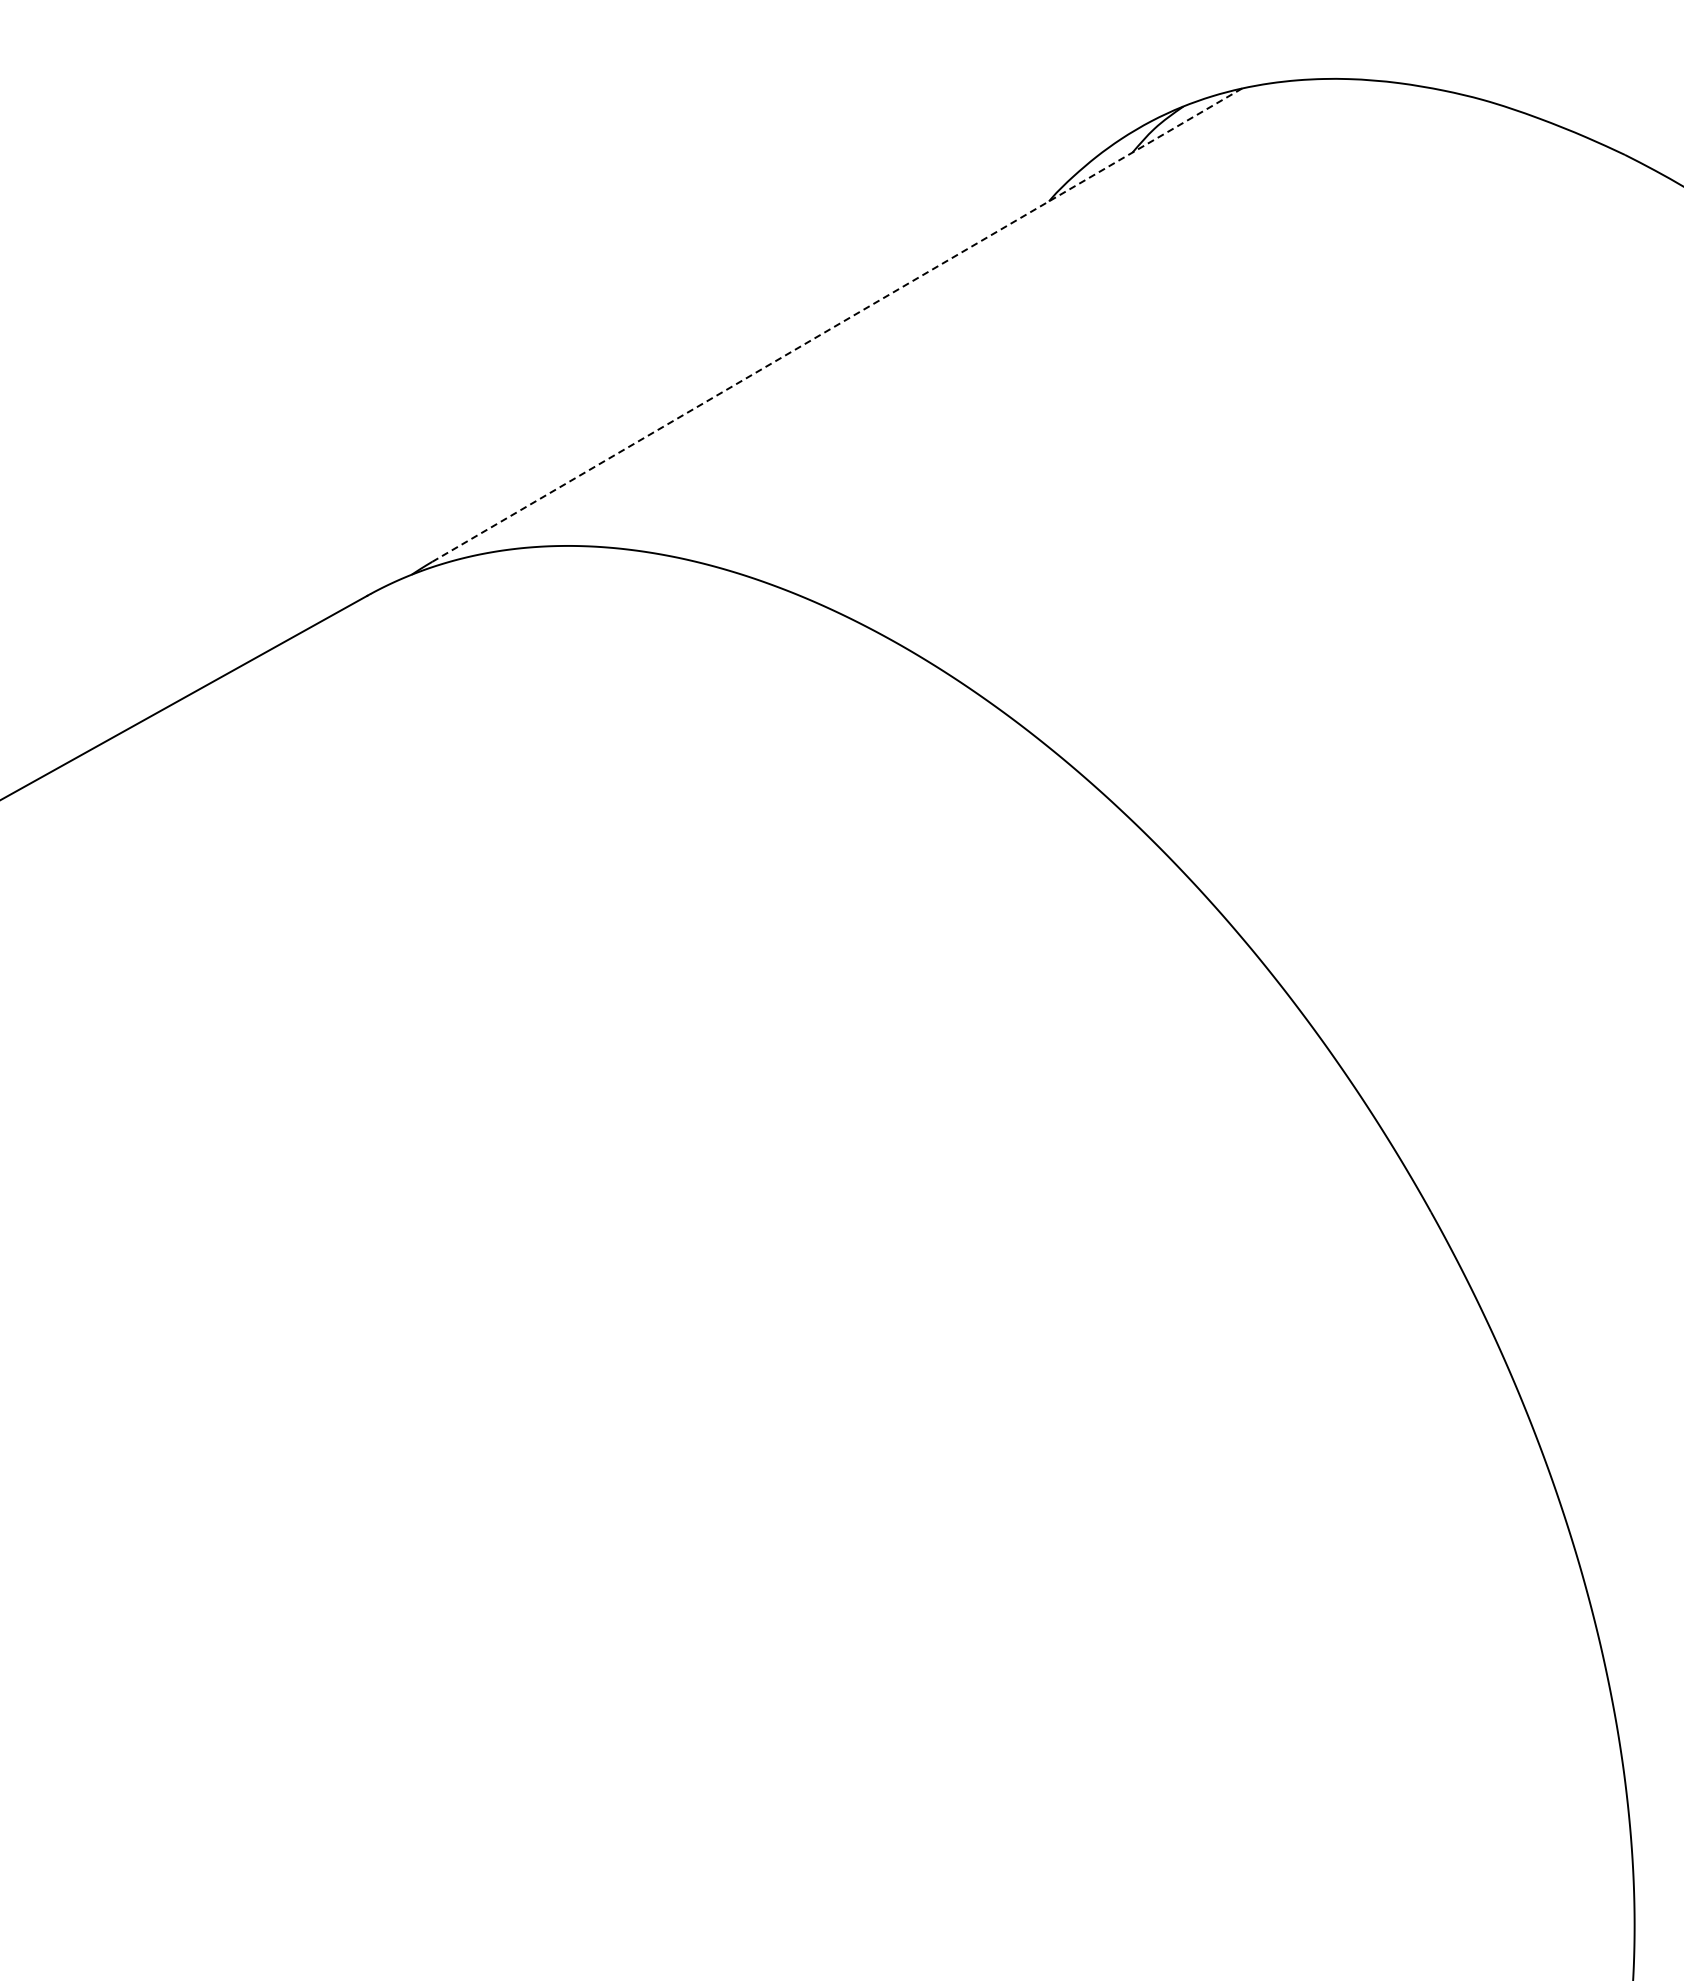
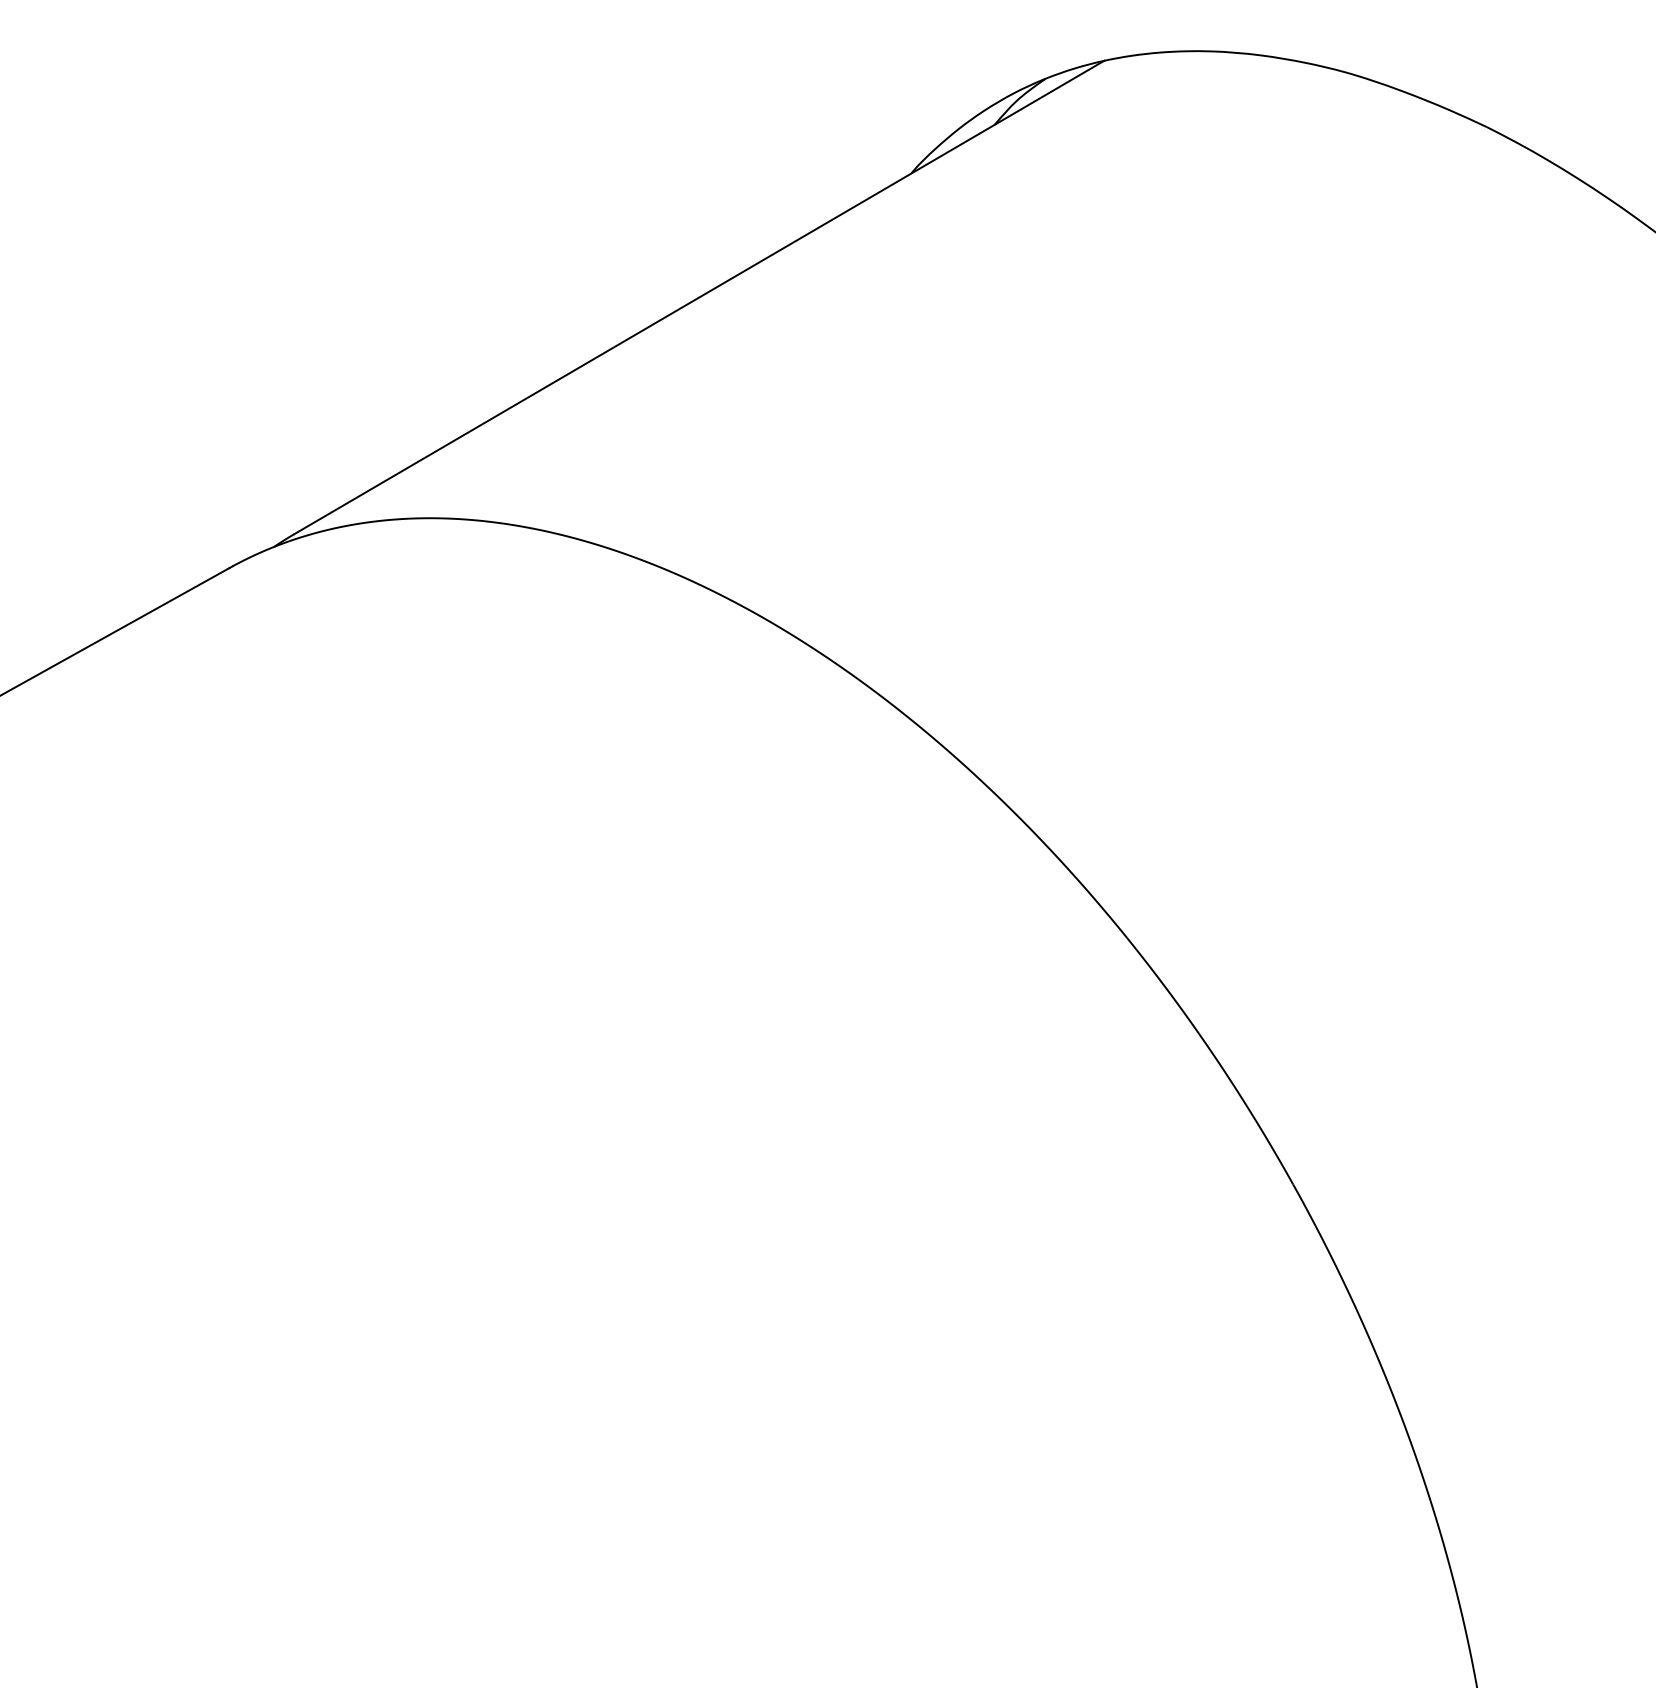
line: (836, 325) -> (698, 297), dashed -> solid

